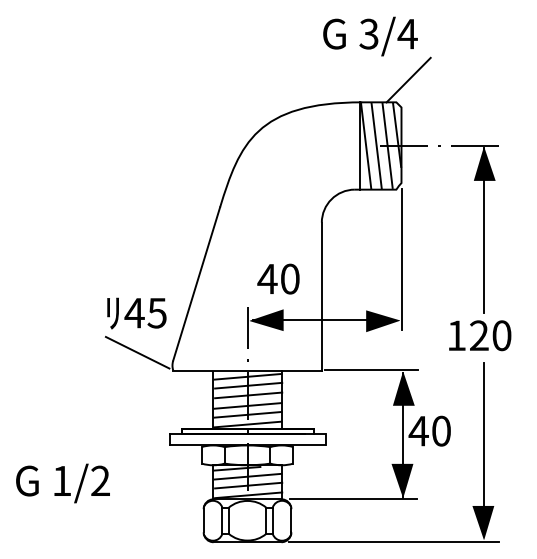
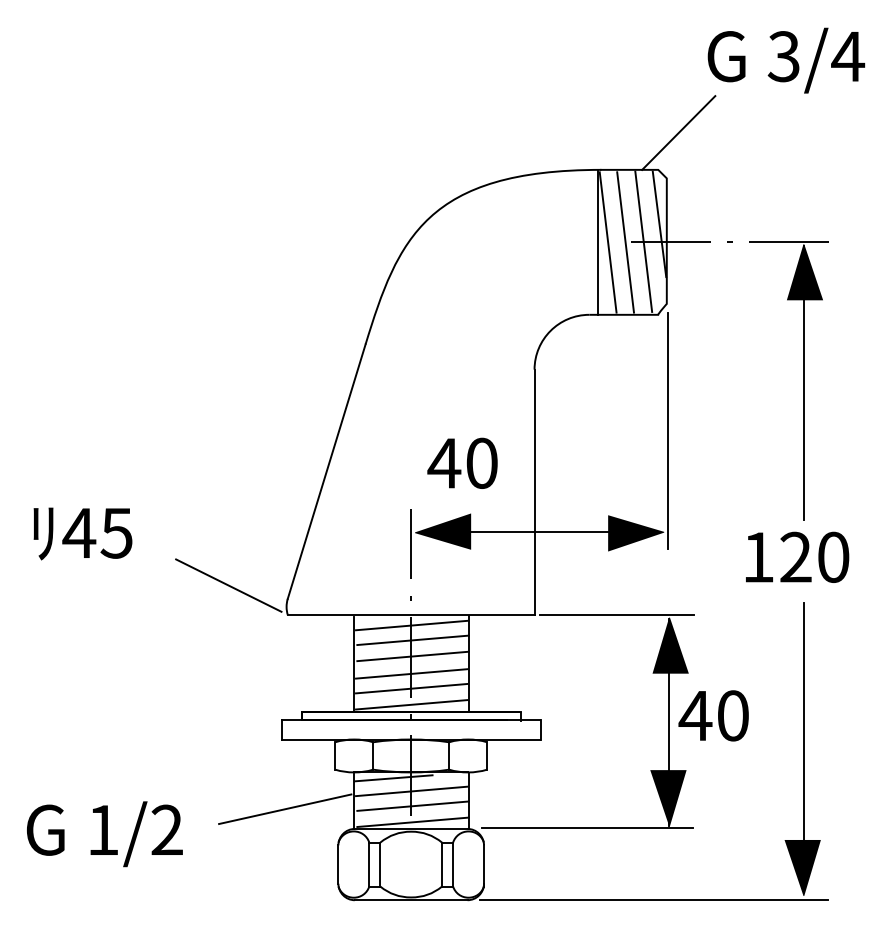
text: (370, 36) -> (786, 60), moved
text: (136, 313) -> (82, 533), moved
text: (62, 483) -> (103, 834), moved
line: (171, 487) -> (284, 809), added

